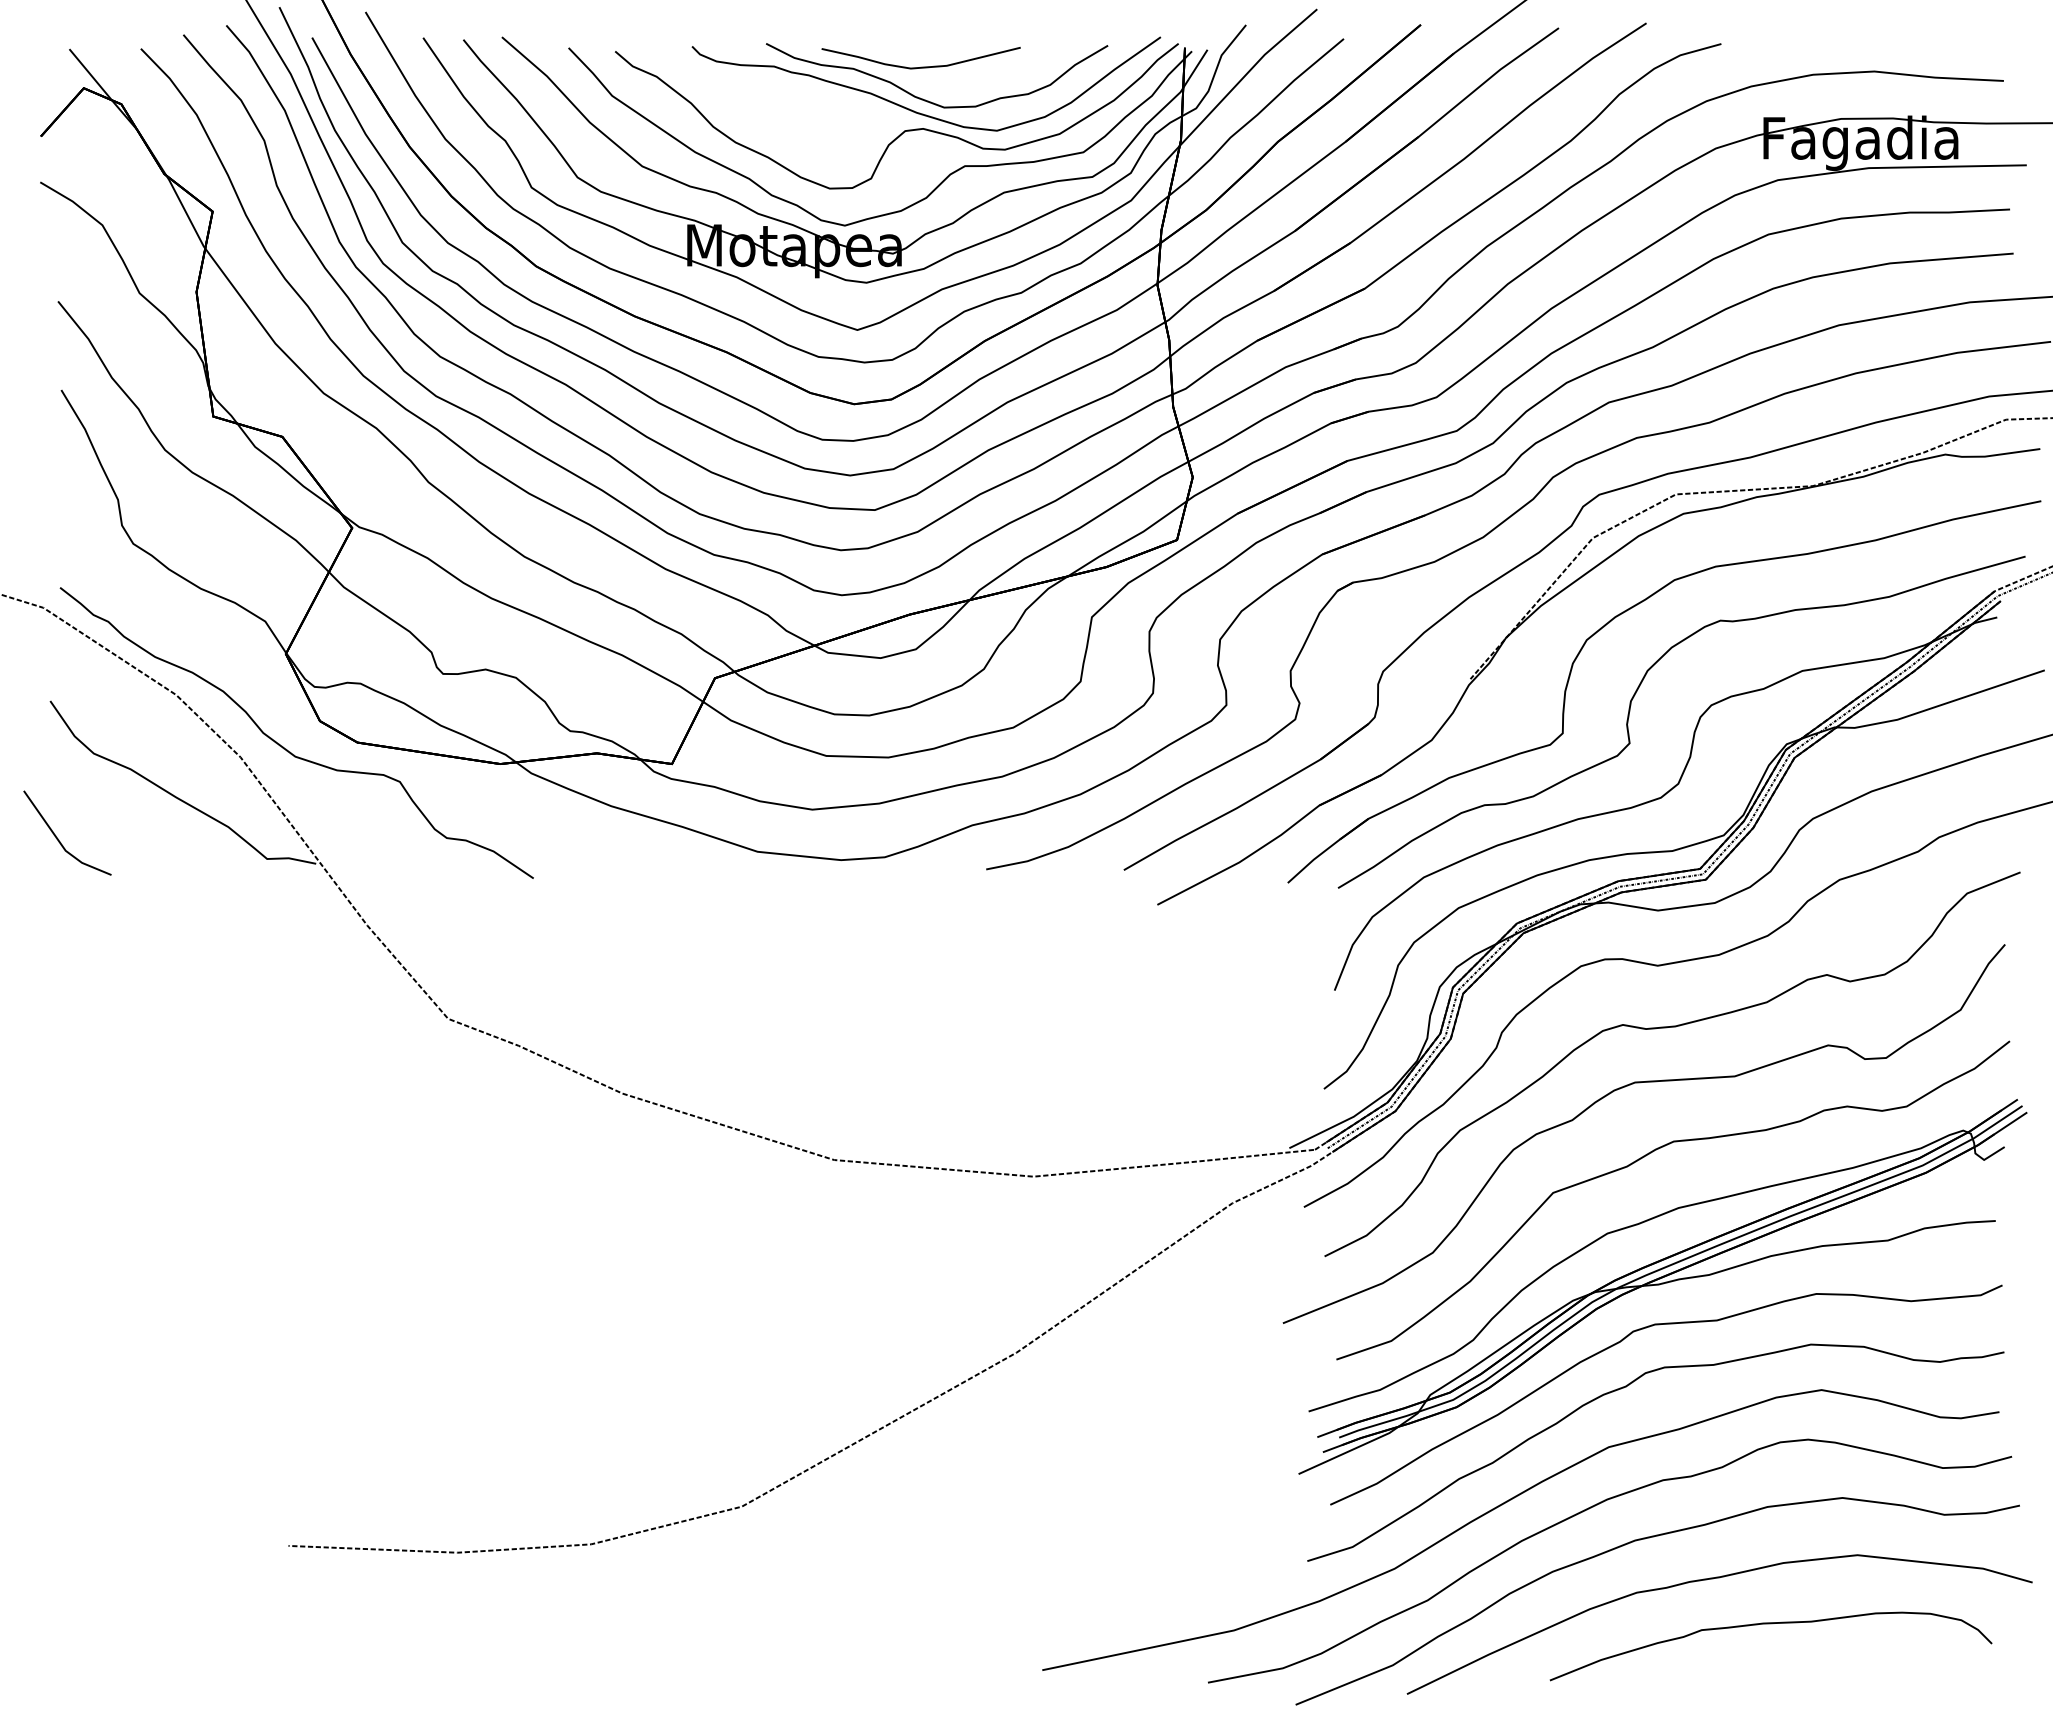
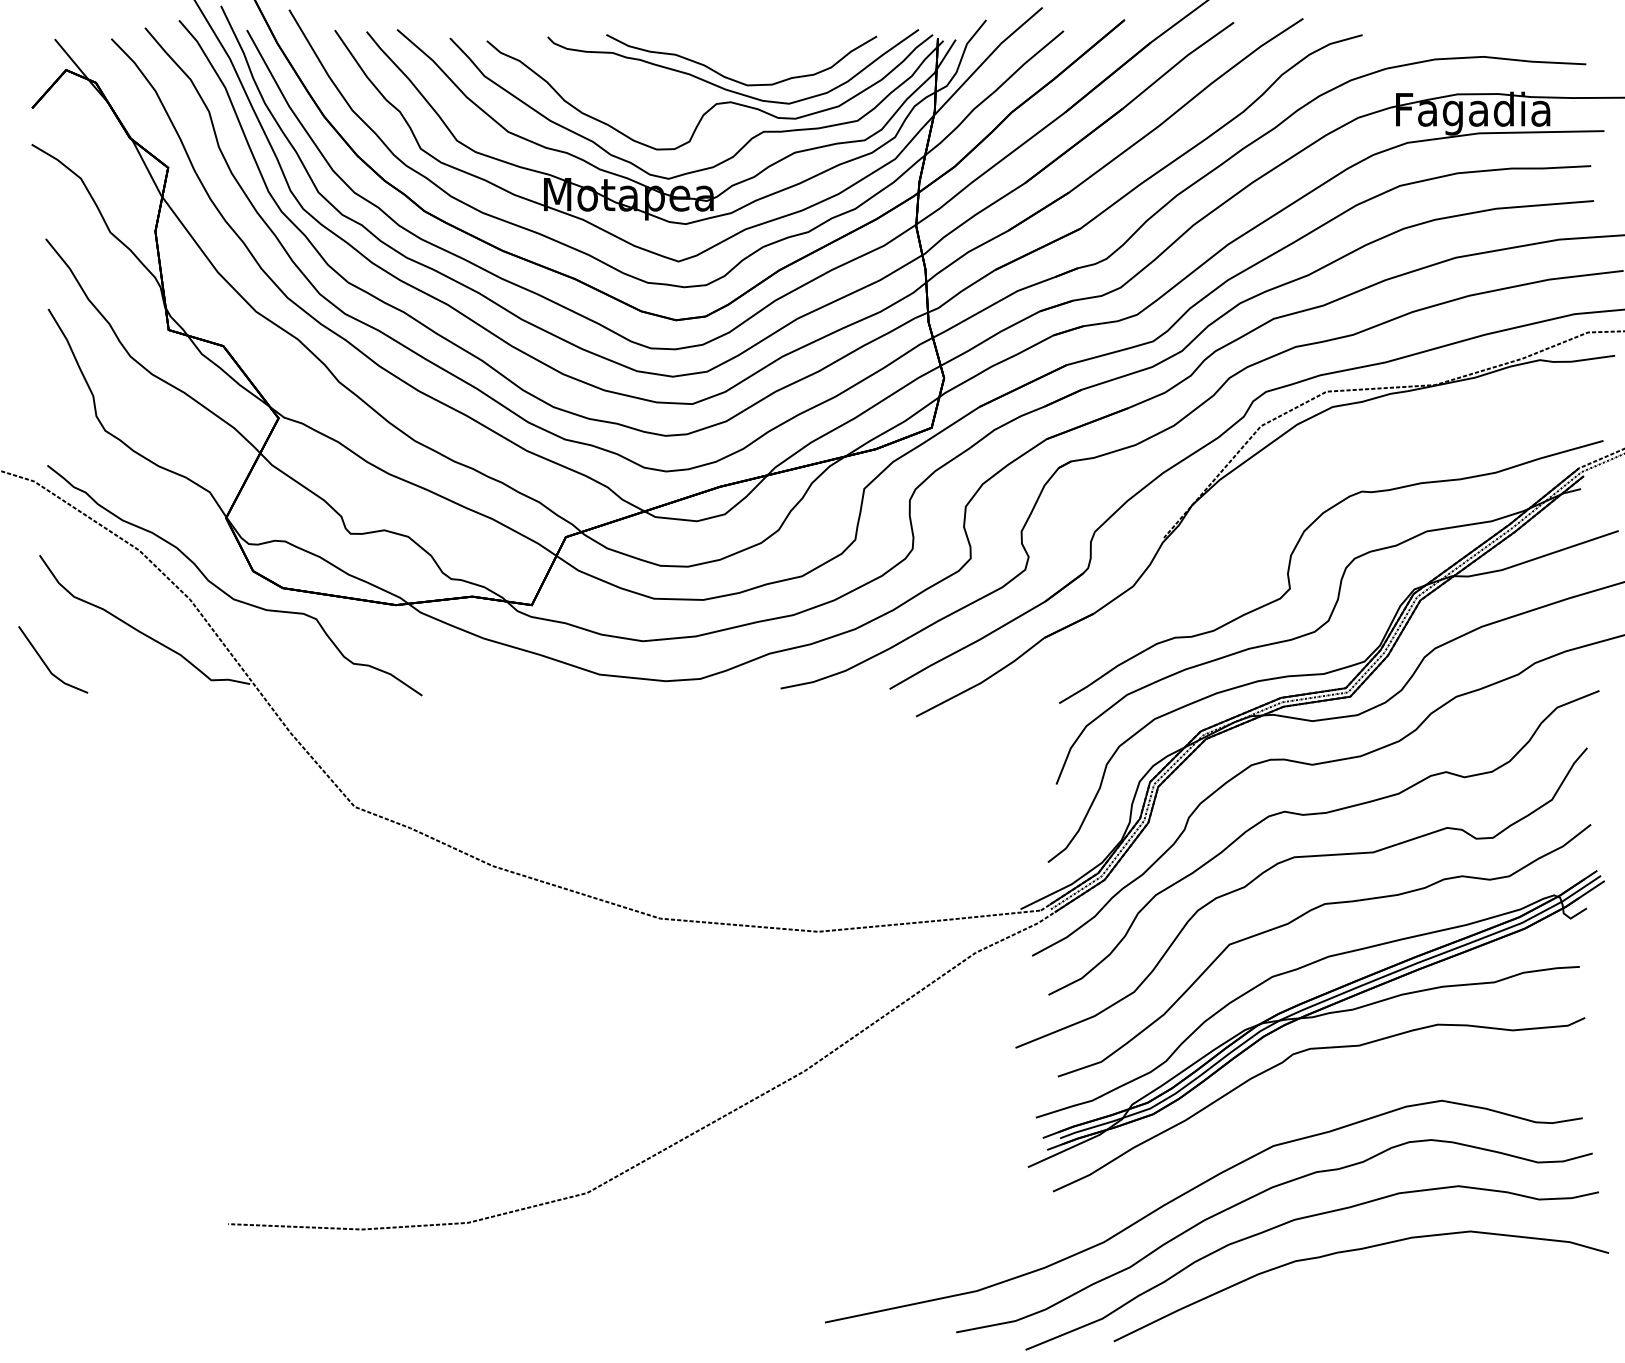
part: (920, 66) -> (728, 52), removed
part: (1609, 623) -> (1274, 493), removed
part: (1626, 1387) -> (1287, 1098), removed
part: (1770, 1624) -> (1401, 1286), removed

